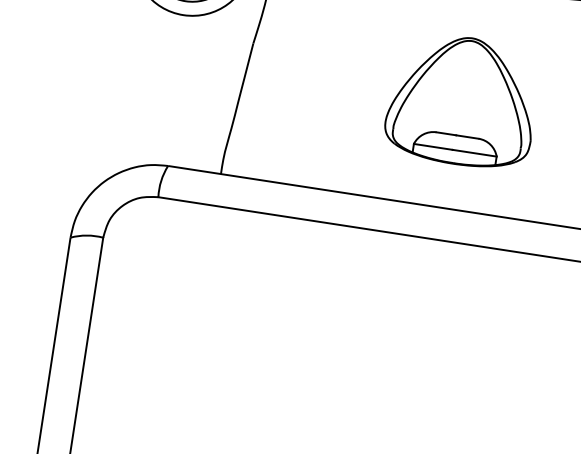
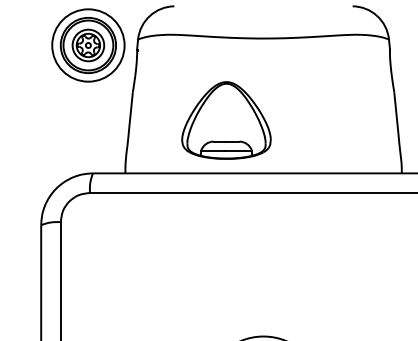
part: (462, 101) -> (226, 120), moved

